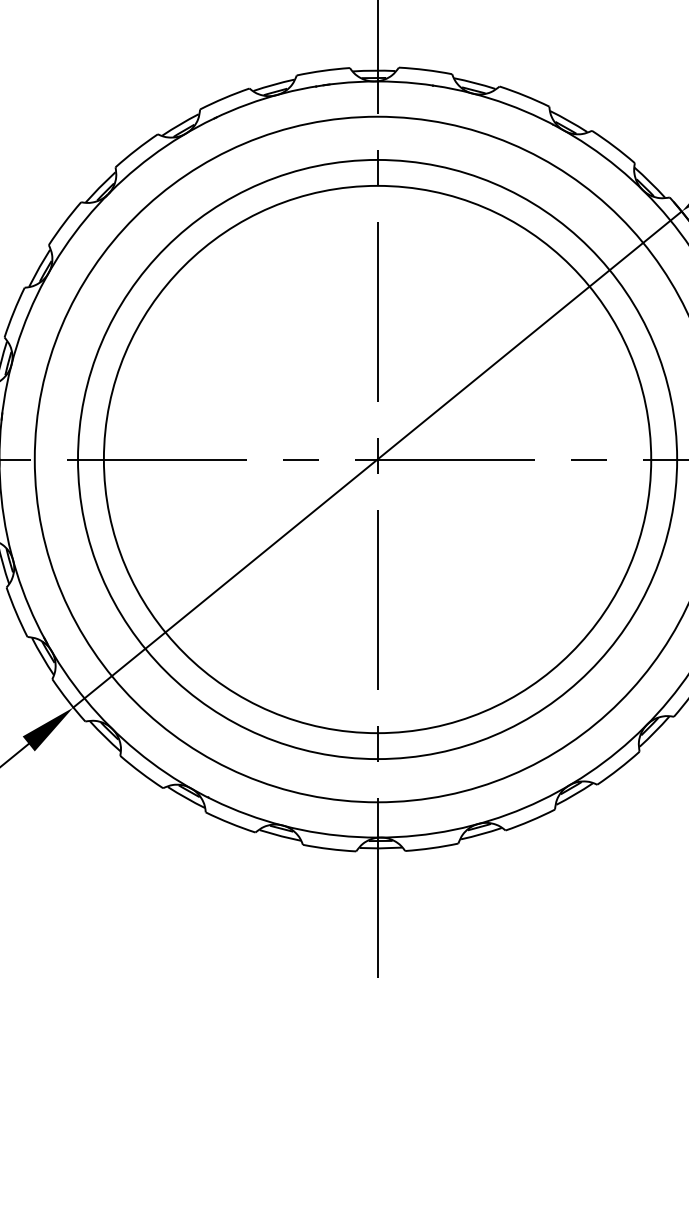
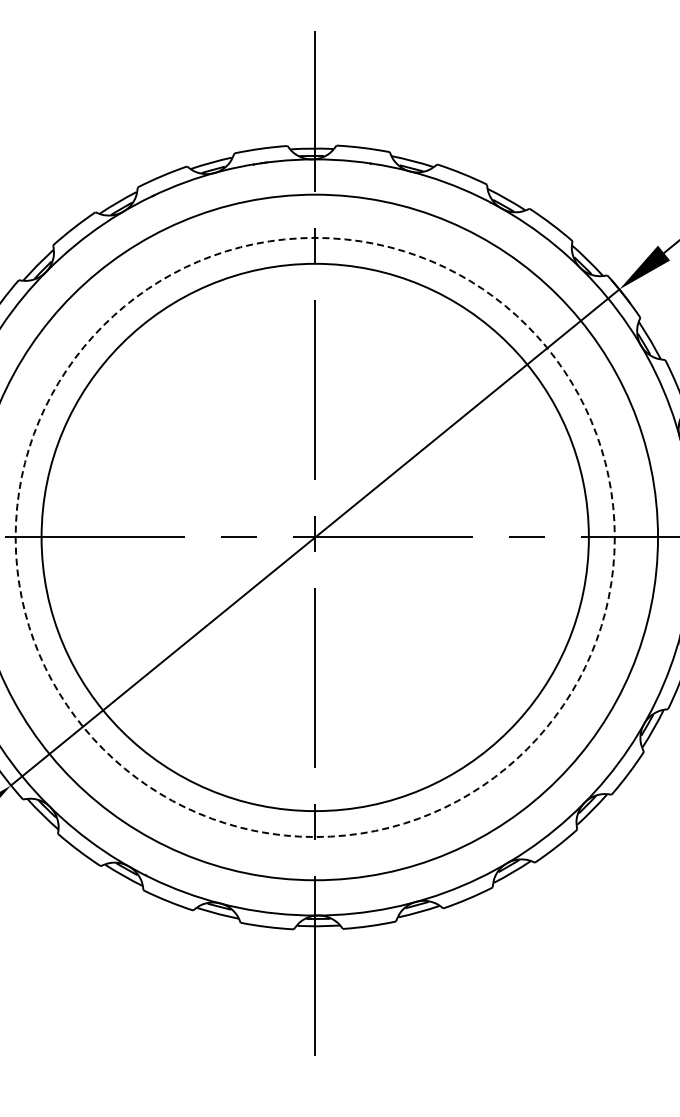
circle: (377, 459) -> (315, 537), solid -> dashed

